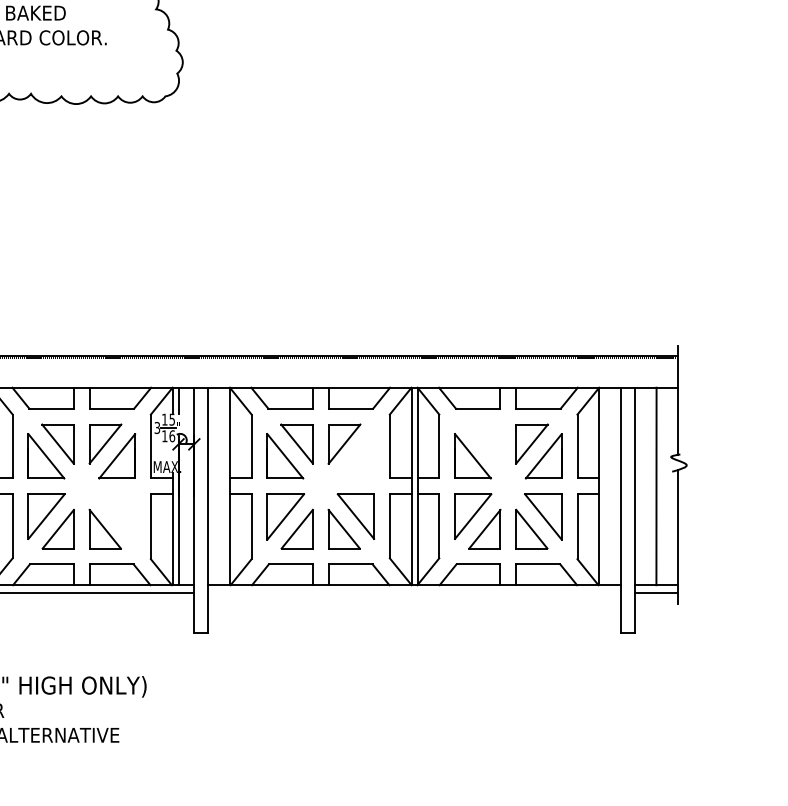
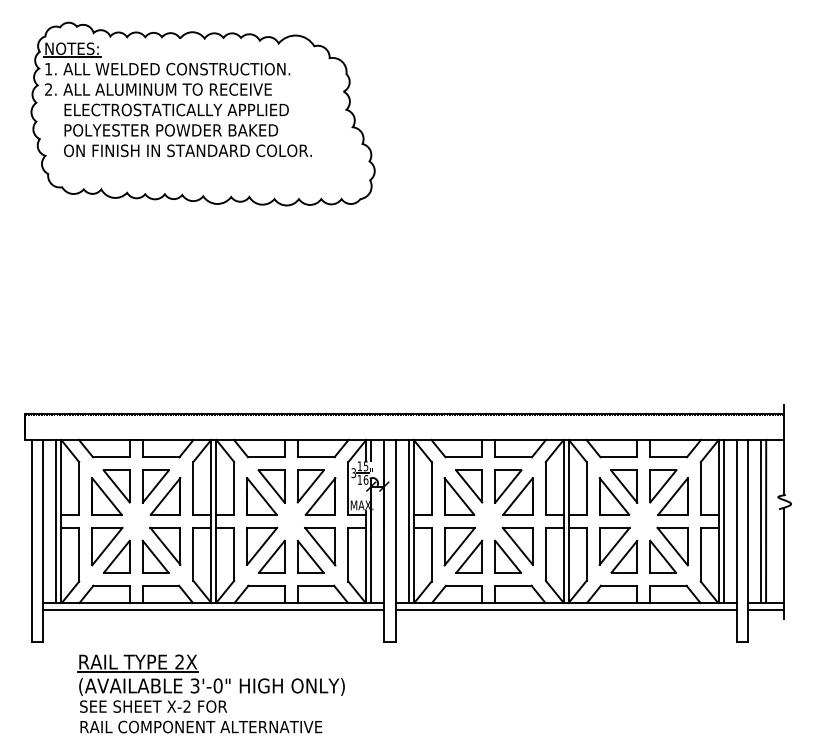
part: (485, 444) -> (624, 486), added
part: (355, 456) -> (517, 496), added
line: (223, 486) -> (408, 521), added
line: (604, 486) -> (723, 521), added
line: (650, 486) -> (761, 521), added
part: (117, 516) -> (320, 546), added
line: (413, 593) -> (565, 609), added

